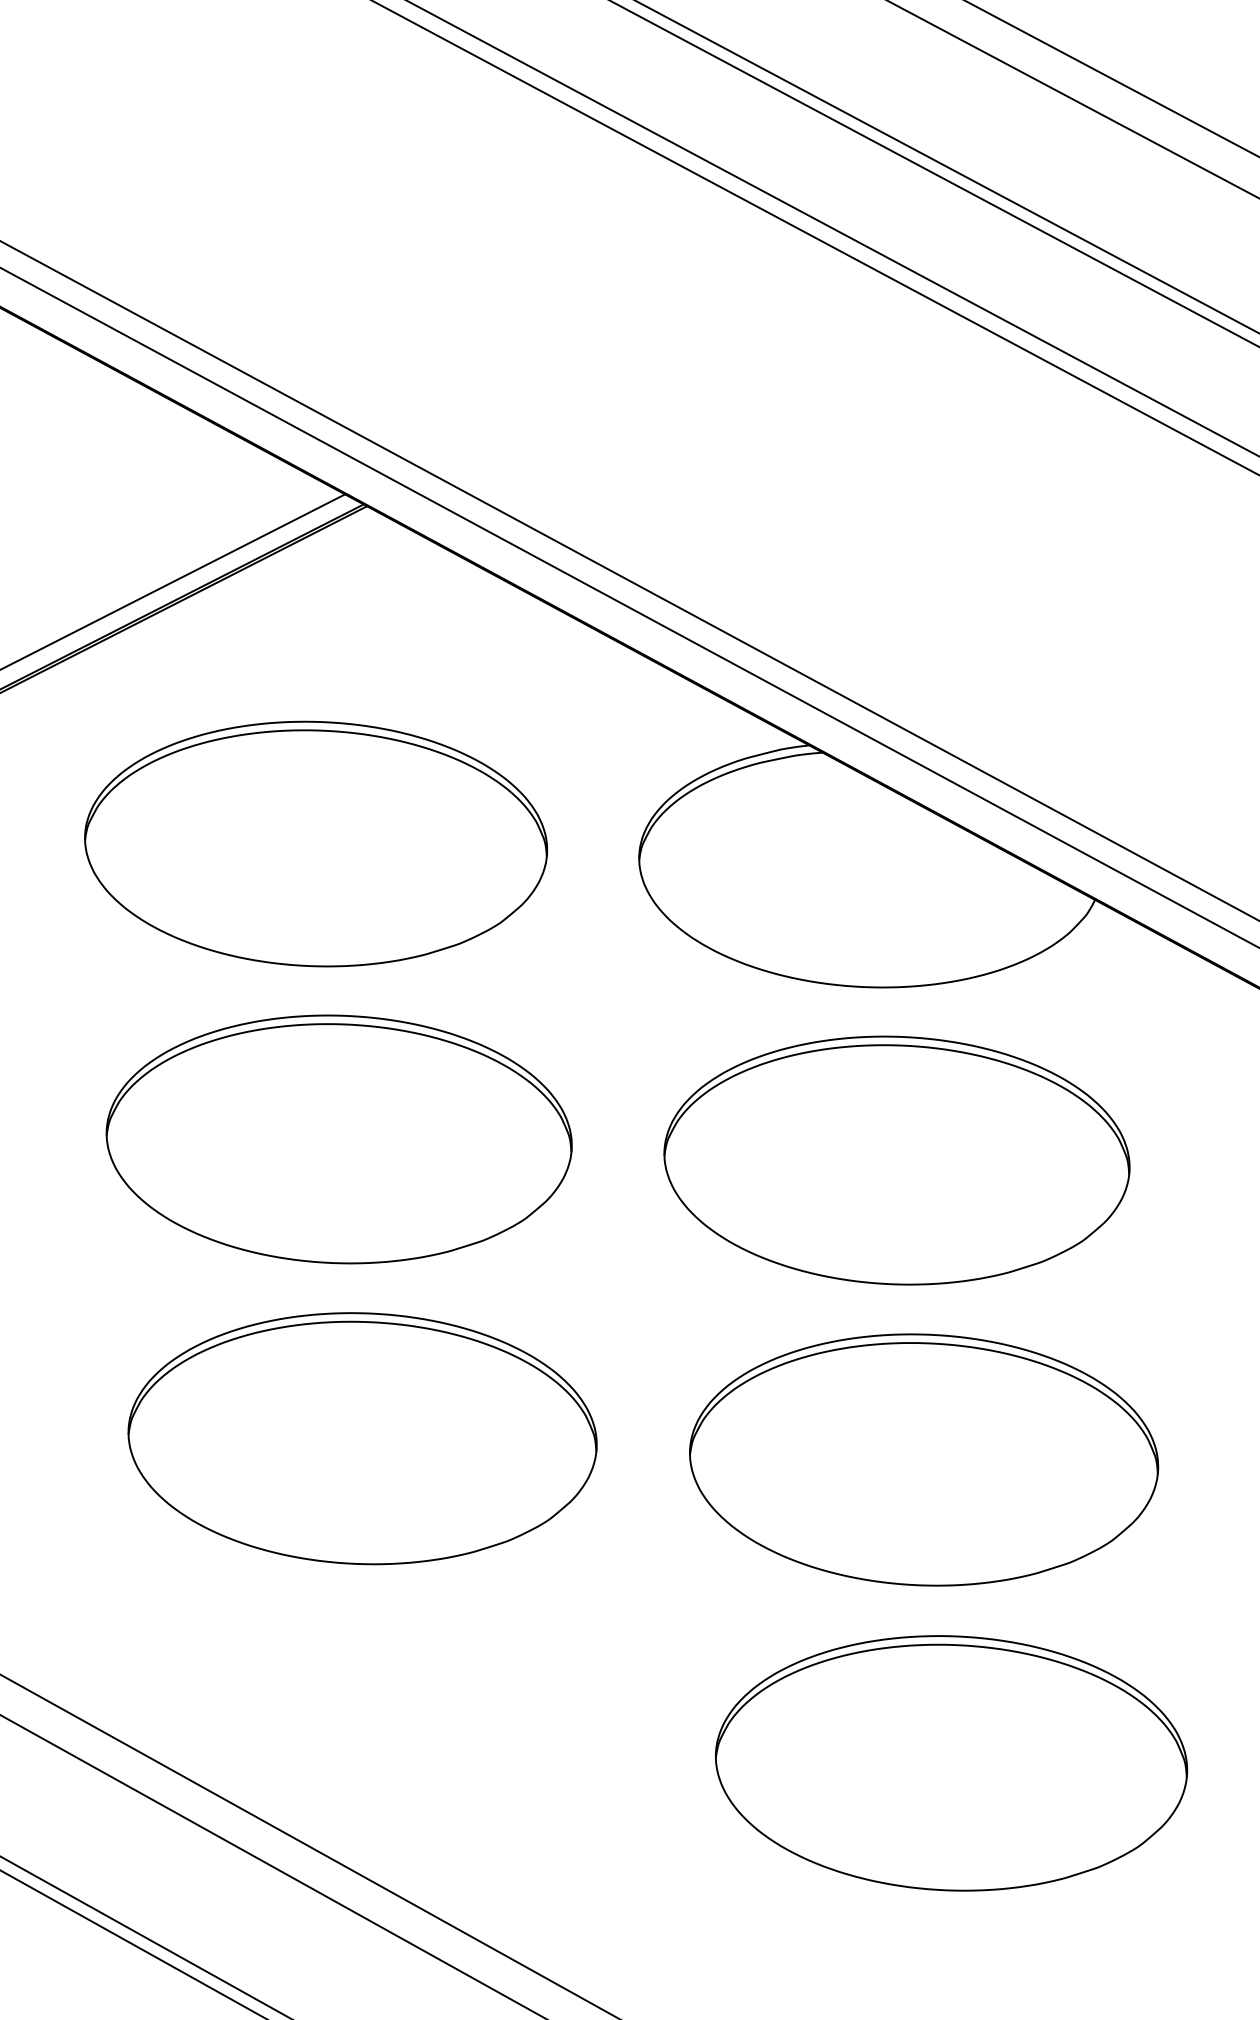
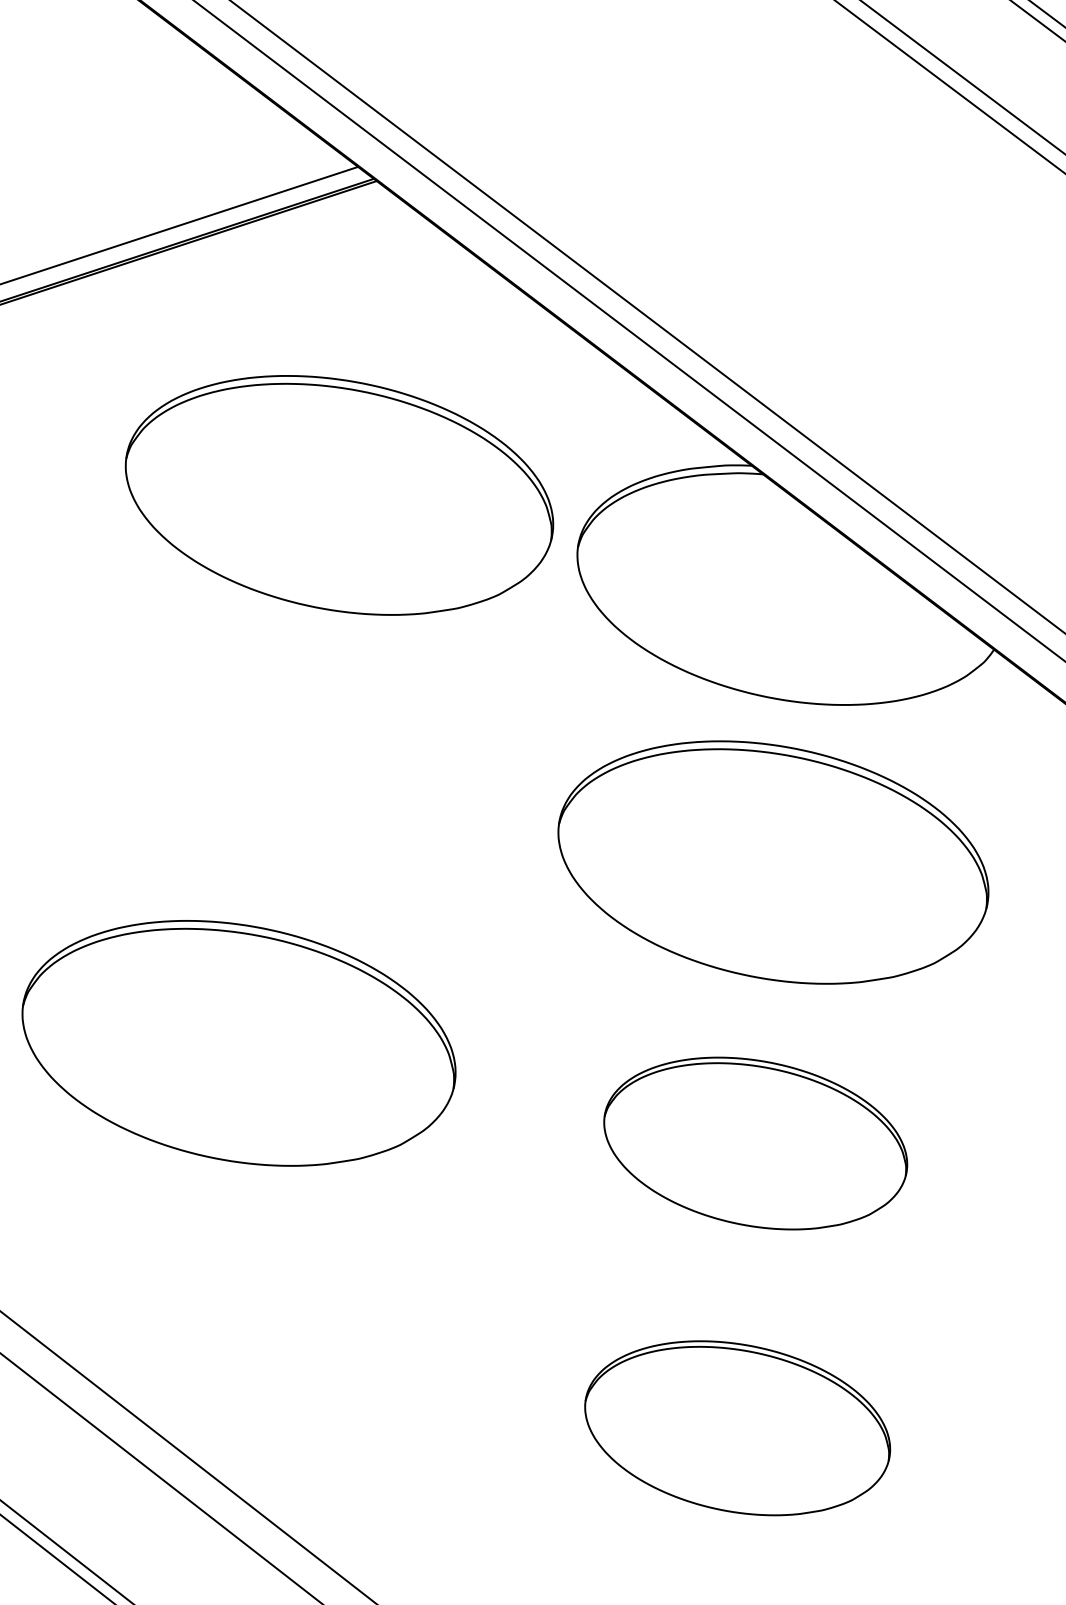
part: (316, 843) -> (339, 494), moved
part: (338, 1139) -> (259, 763), removed
part: (924, 1459) -> (756, 1143), size x0.7
part: (951, 1763) -> (737, 1428), size x0.7

